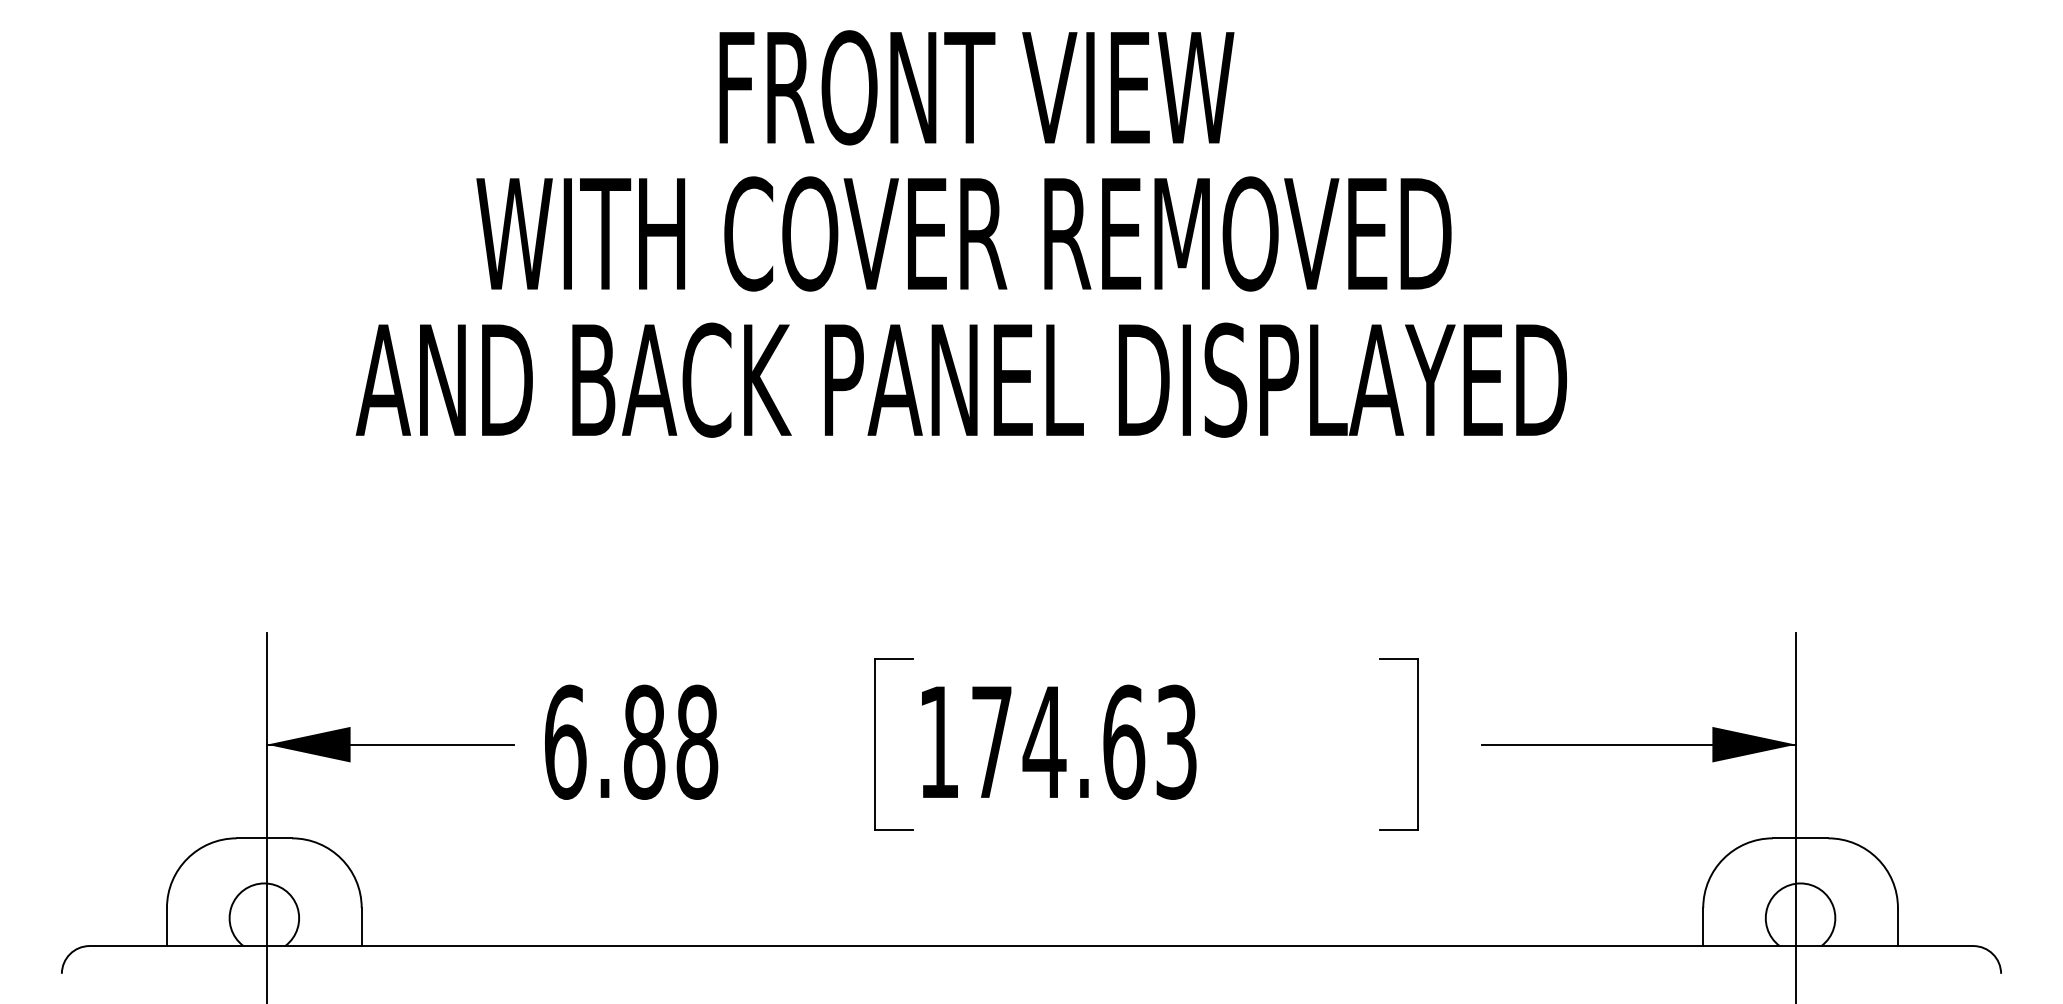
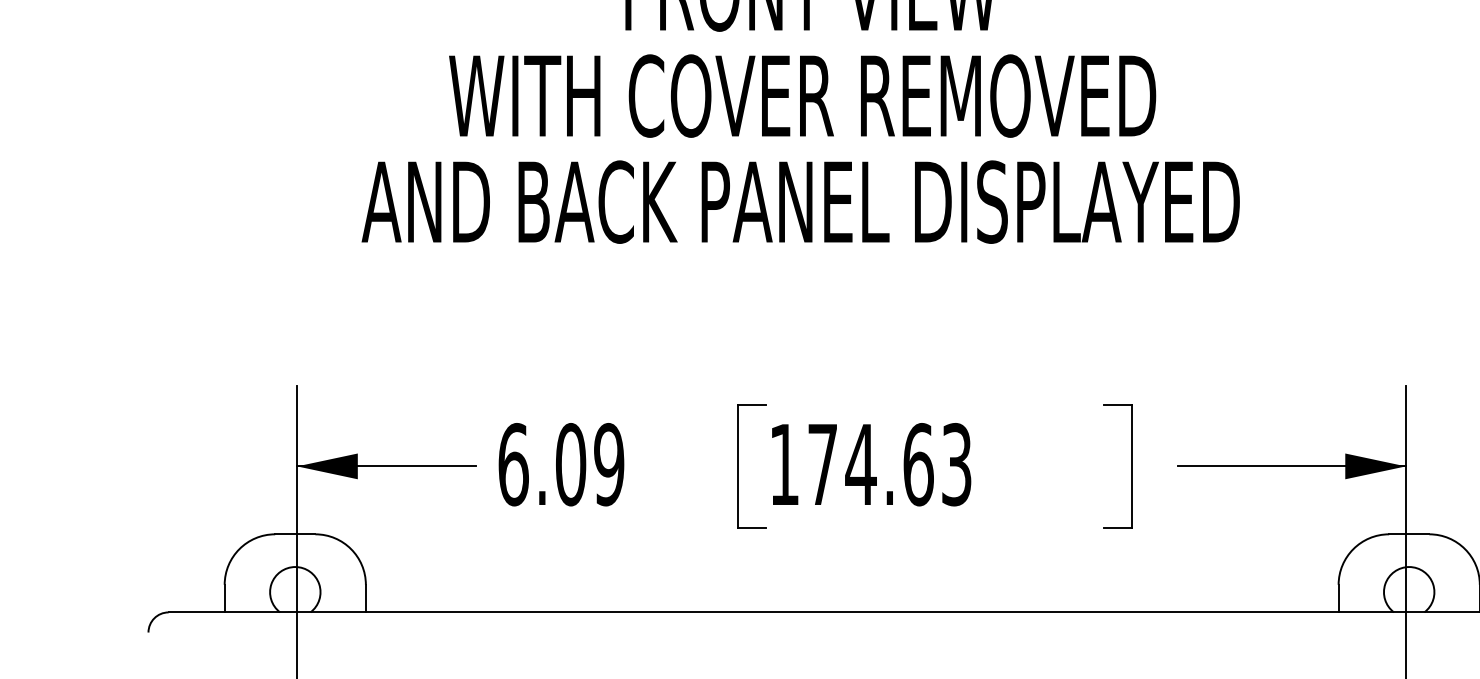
text: (670, 741) -> (589, 464), 6.88 -> 6.09

